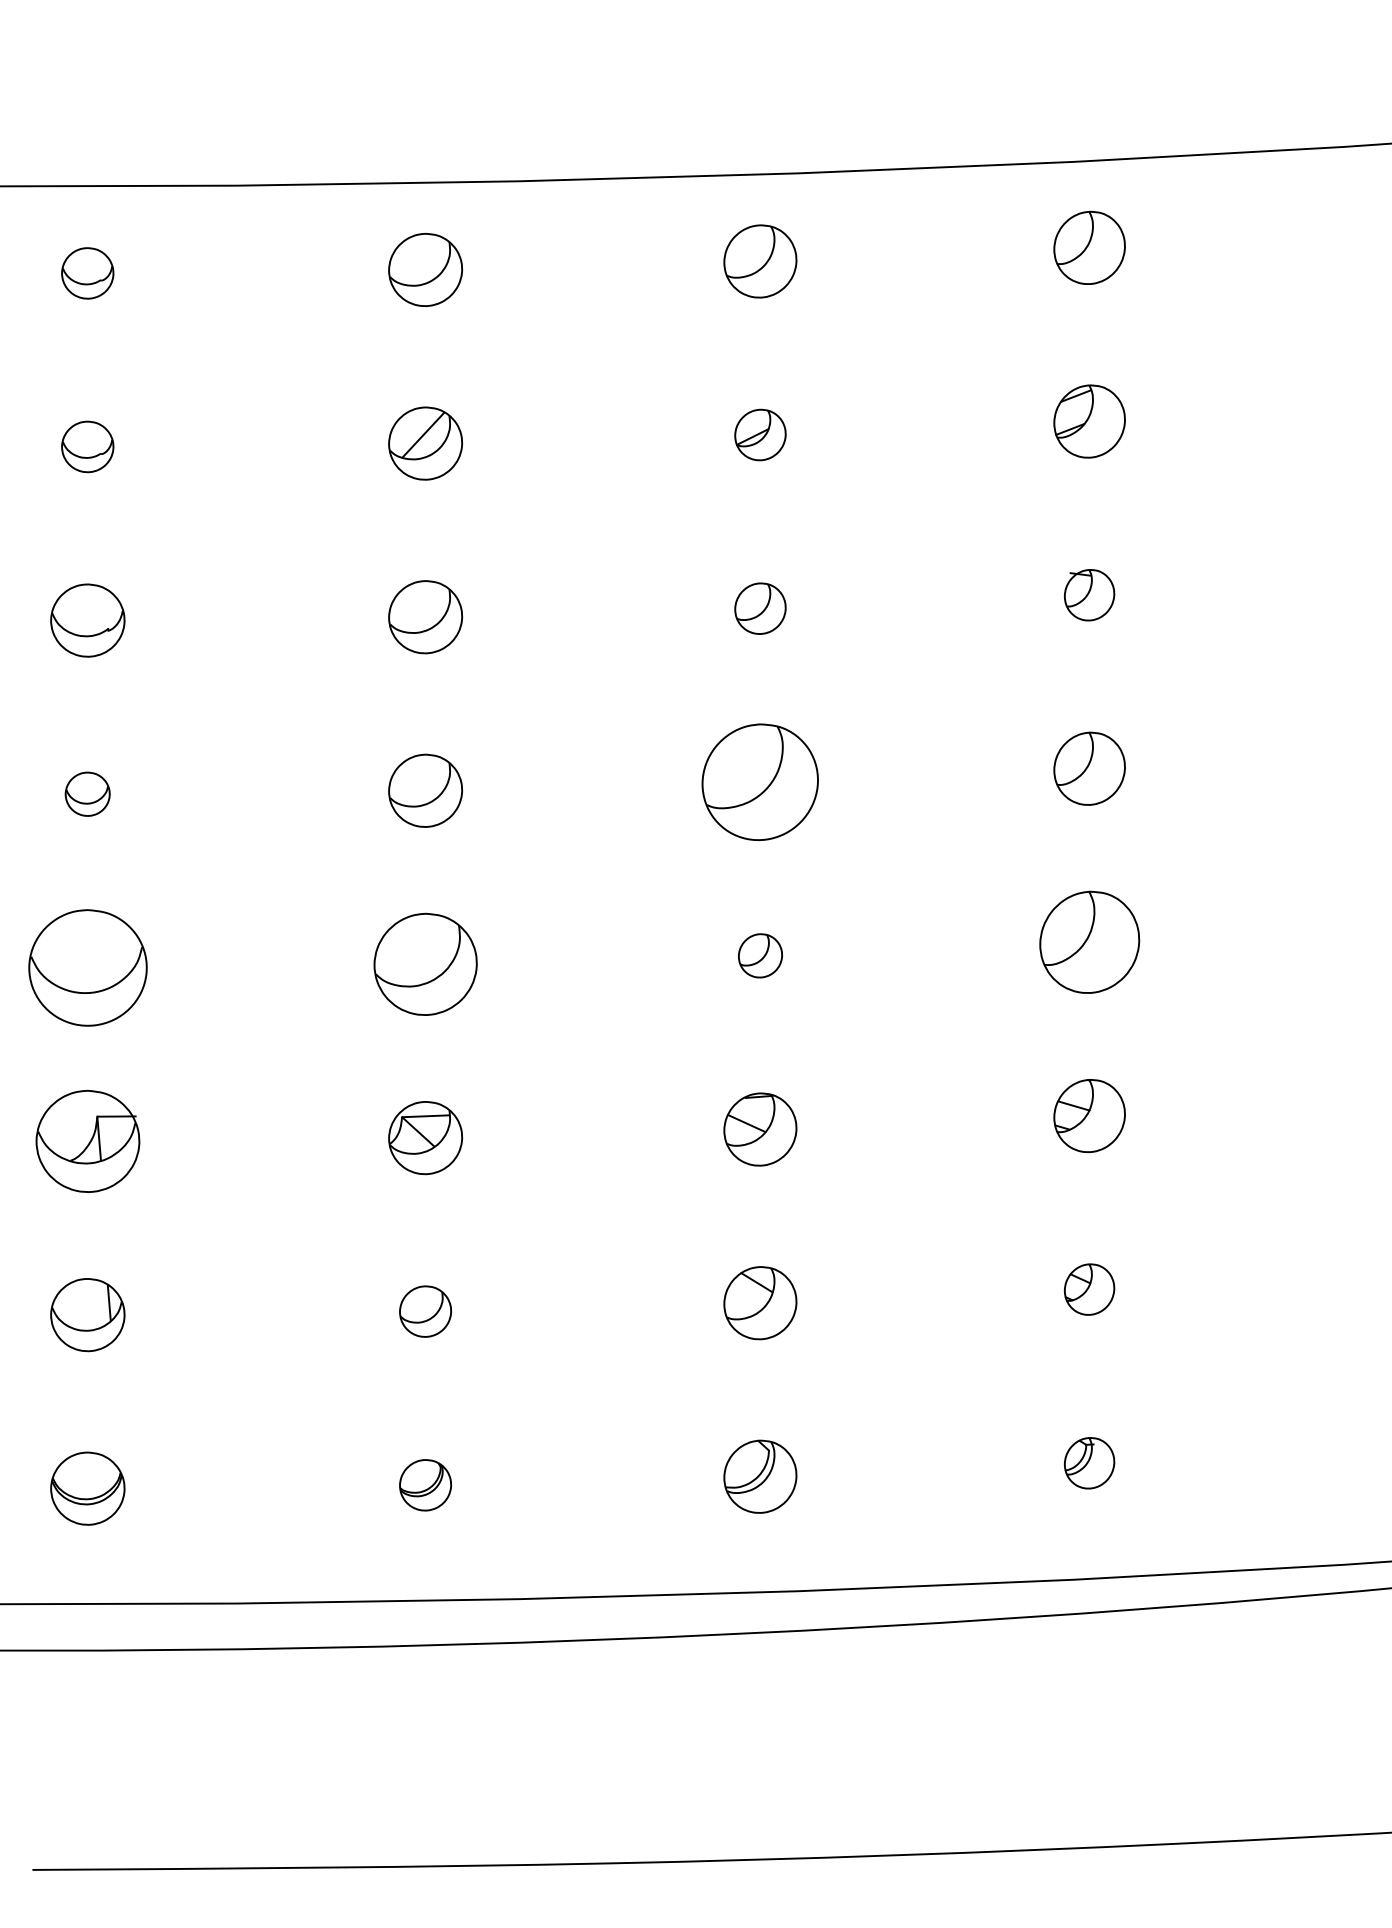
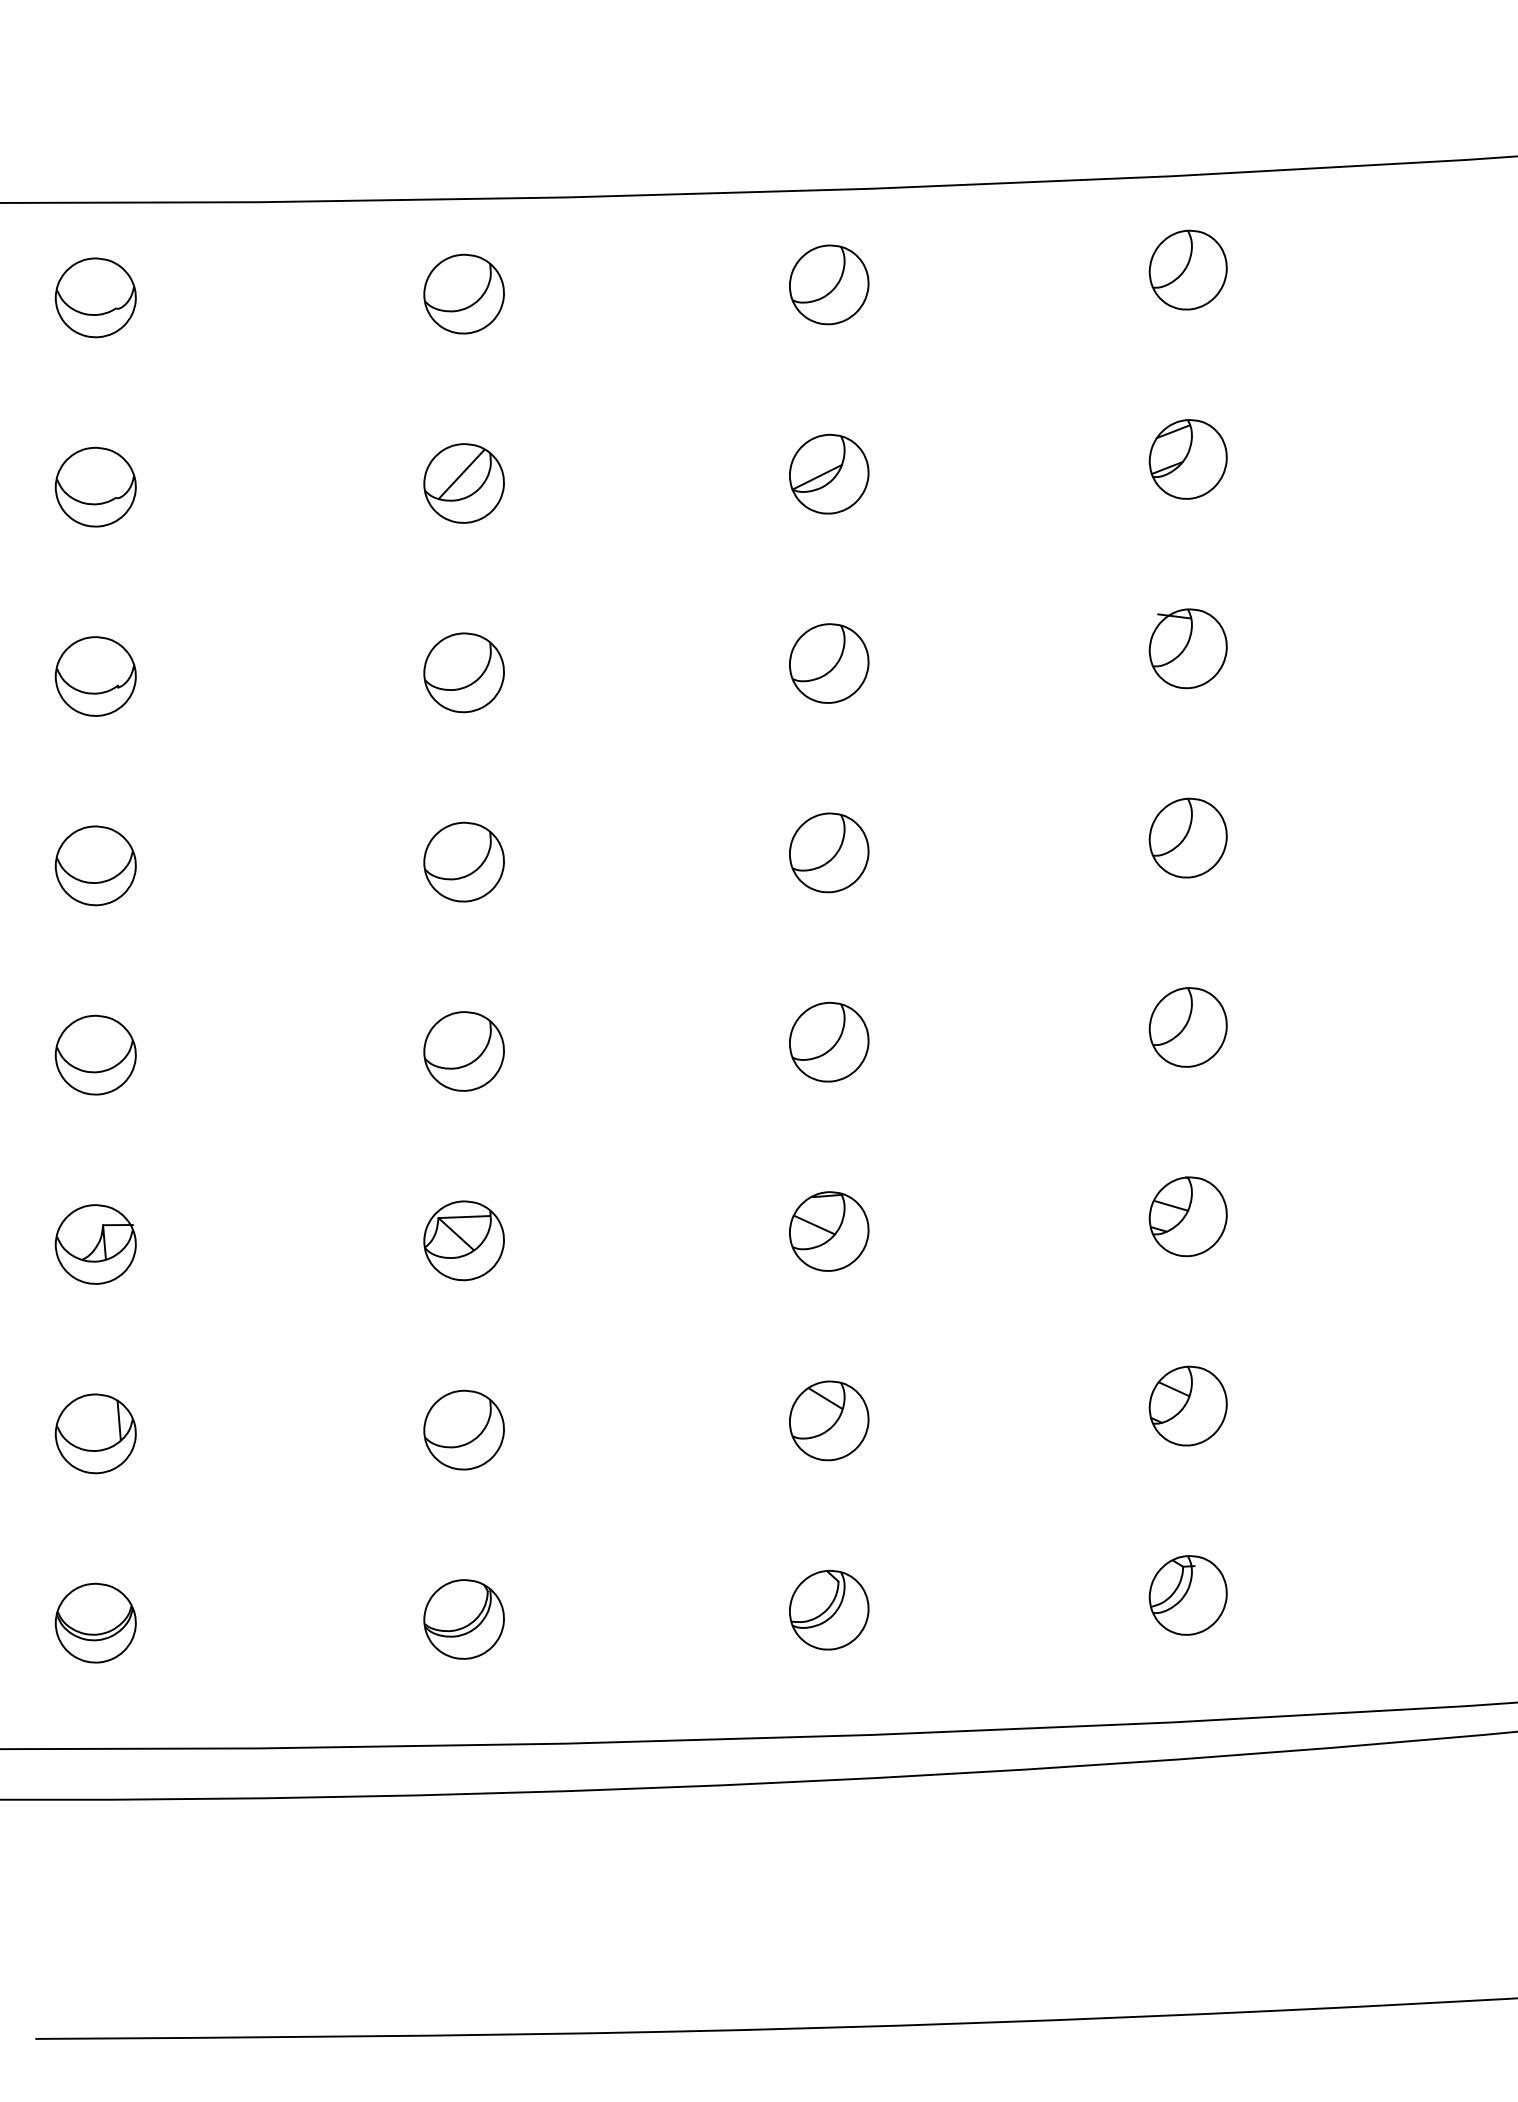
part: (87, 273) -> (95, 297), size x1.43
part: (760, 434) -> (829, 473), size x1.43
part: (87, 446) -> (95, 486), size x1.43
part: (1088, 594) -> (1187, 648), size x1.43
part: (760, 608) -> (829, 663), size x1.43
part: (760, 781) -> (829, 852), size x0.62
part: (87, 793) -> (95, 865), size x1.67
part: (1088, 942) -> (1187, 1027), size x0.71
part: (760, 955) -> (829, 1041), size x1.67
part: (425, 964) -> (463, 1051), size x0.71
part: (87, 967) -> (95, 1054), size x0.62
part: (87, 1141) -> (95, 1244), size x0.71
part: (1088, 1289) -> (1187, 1405), size x1.43
part: (425, 1311) -> (463, 1429), size x1.43
part: (1088, 1463) -> (1187, 1595), size x1.43
part: (425, 1485) -> (463, 1619), size x1.43

